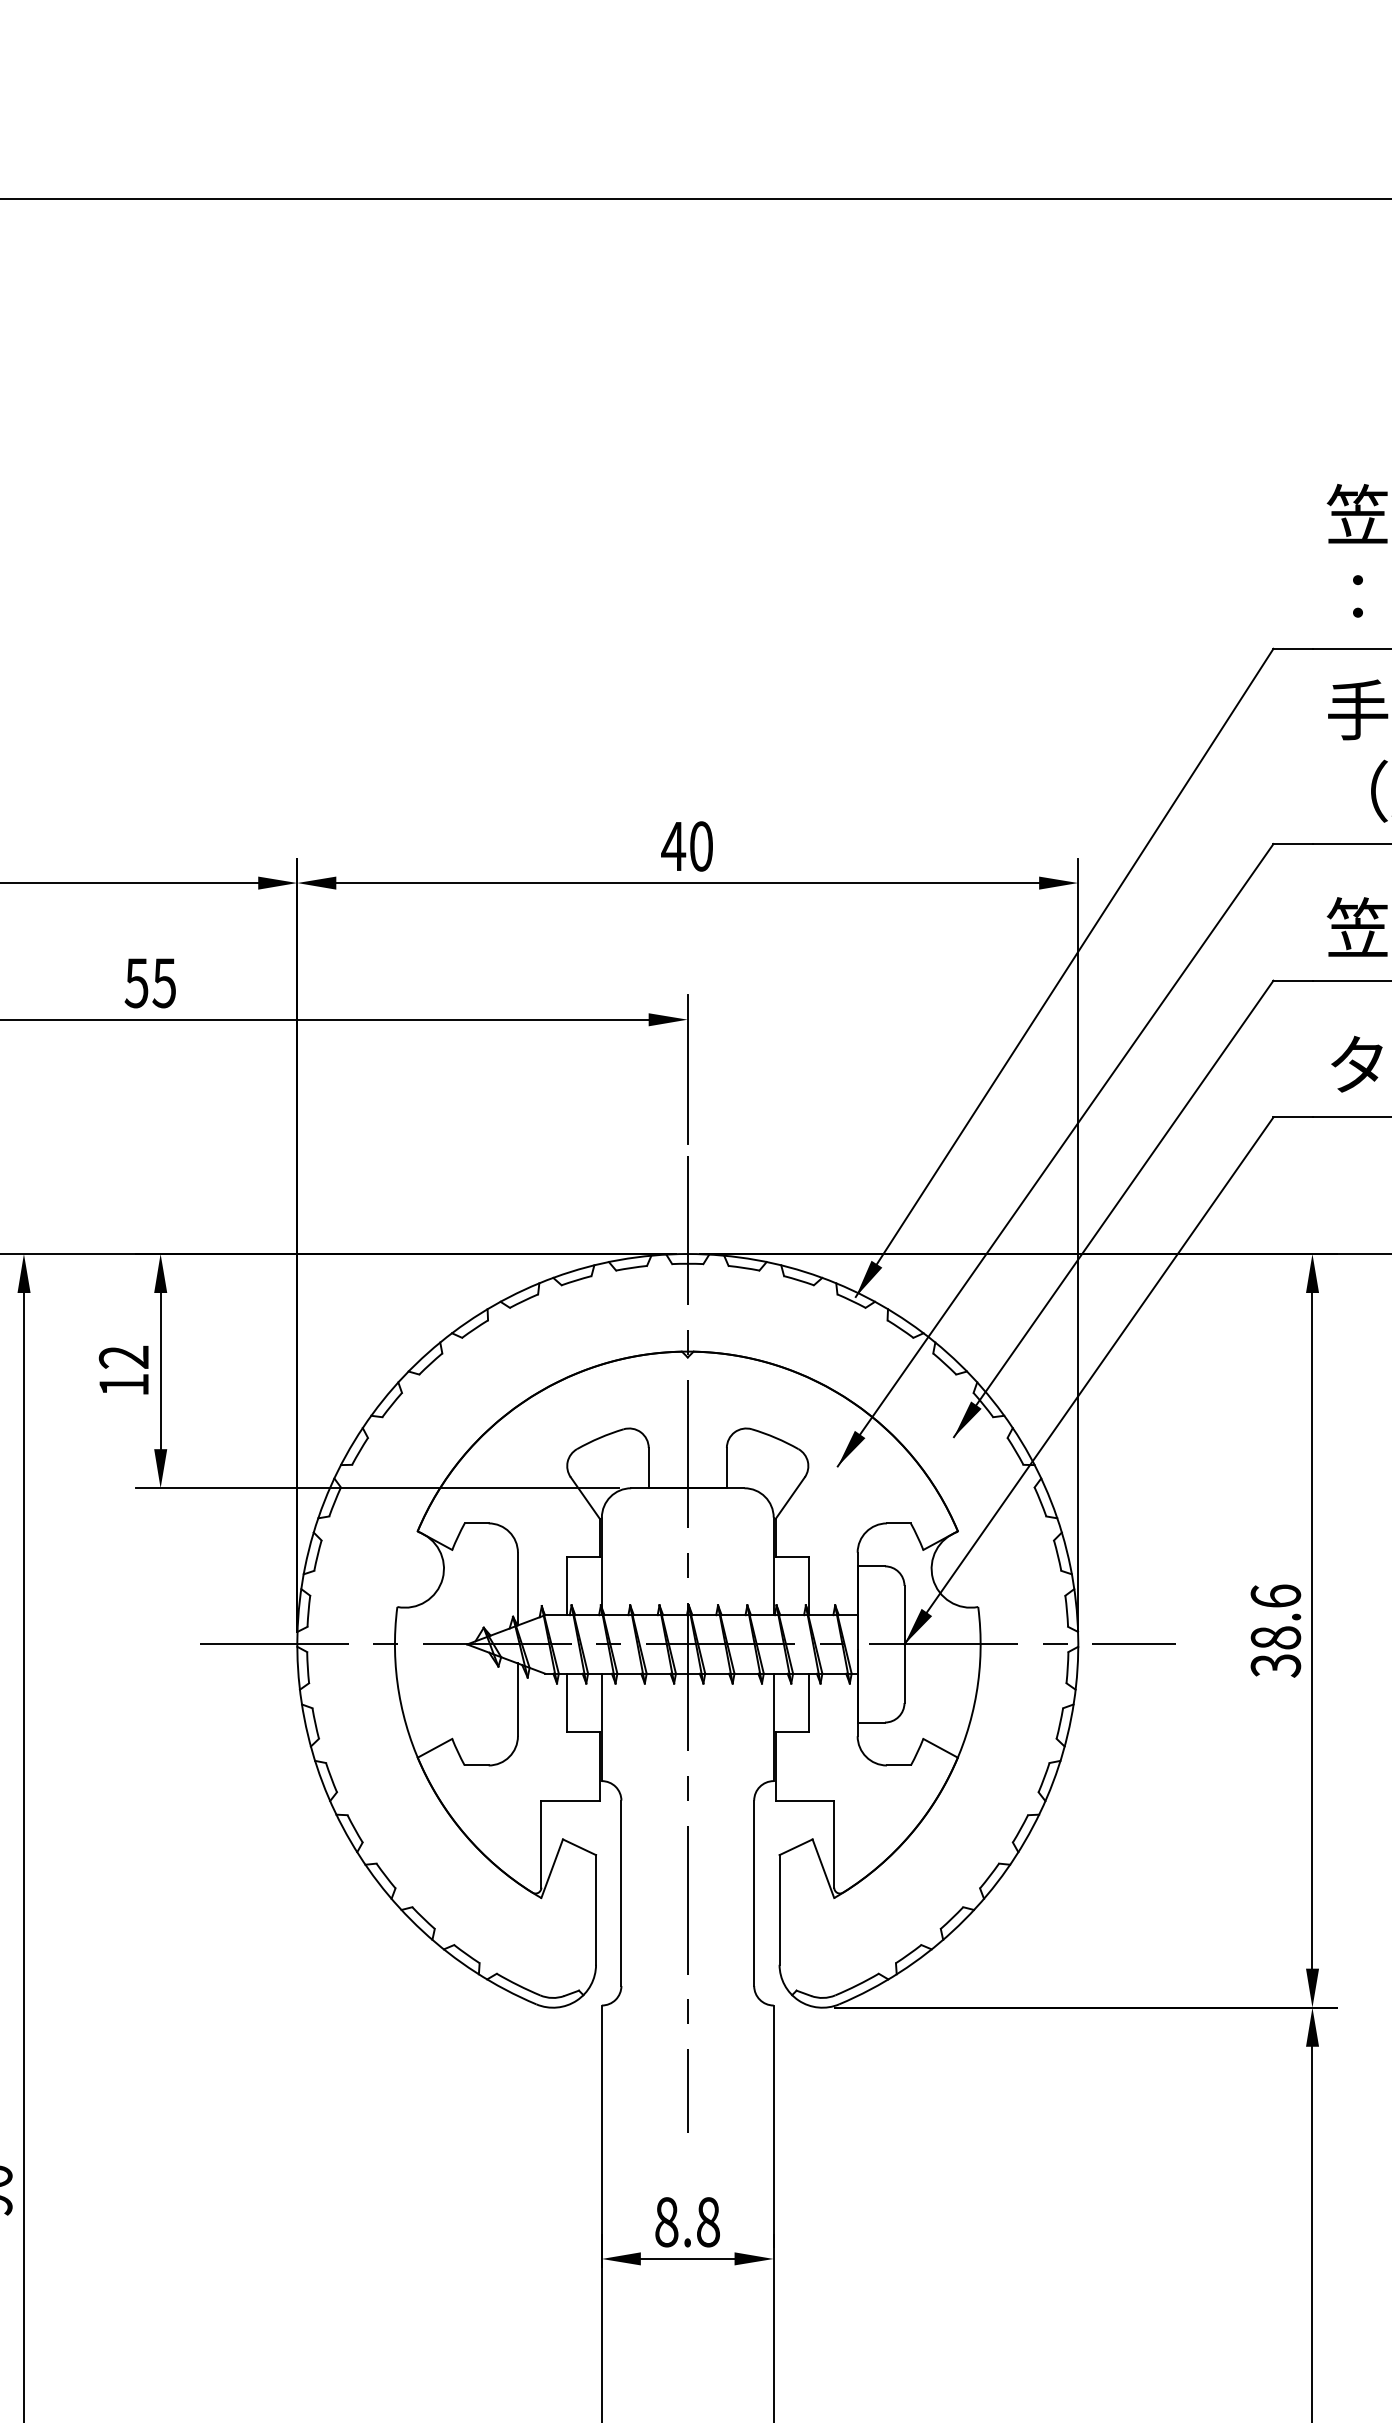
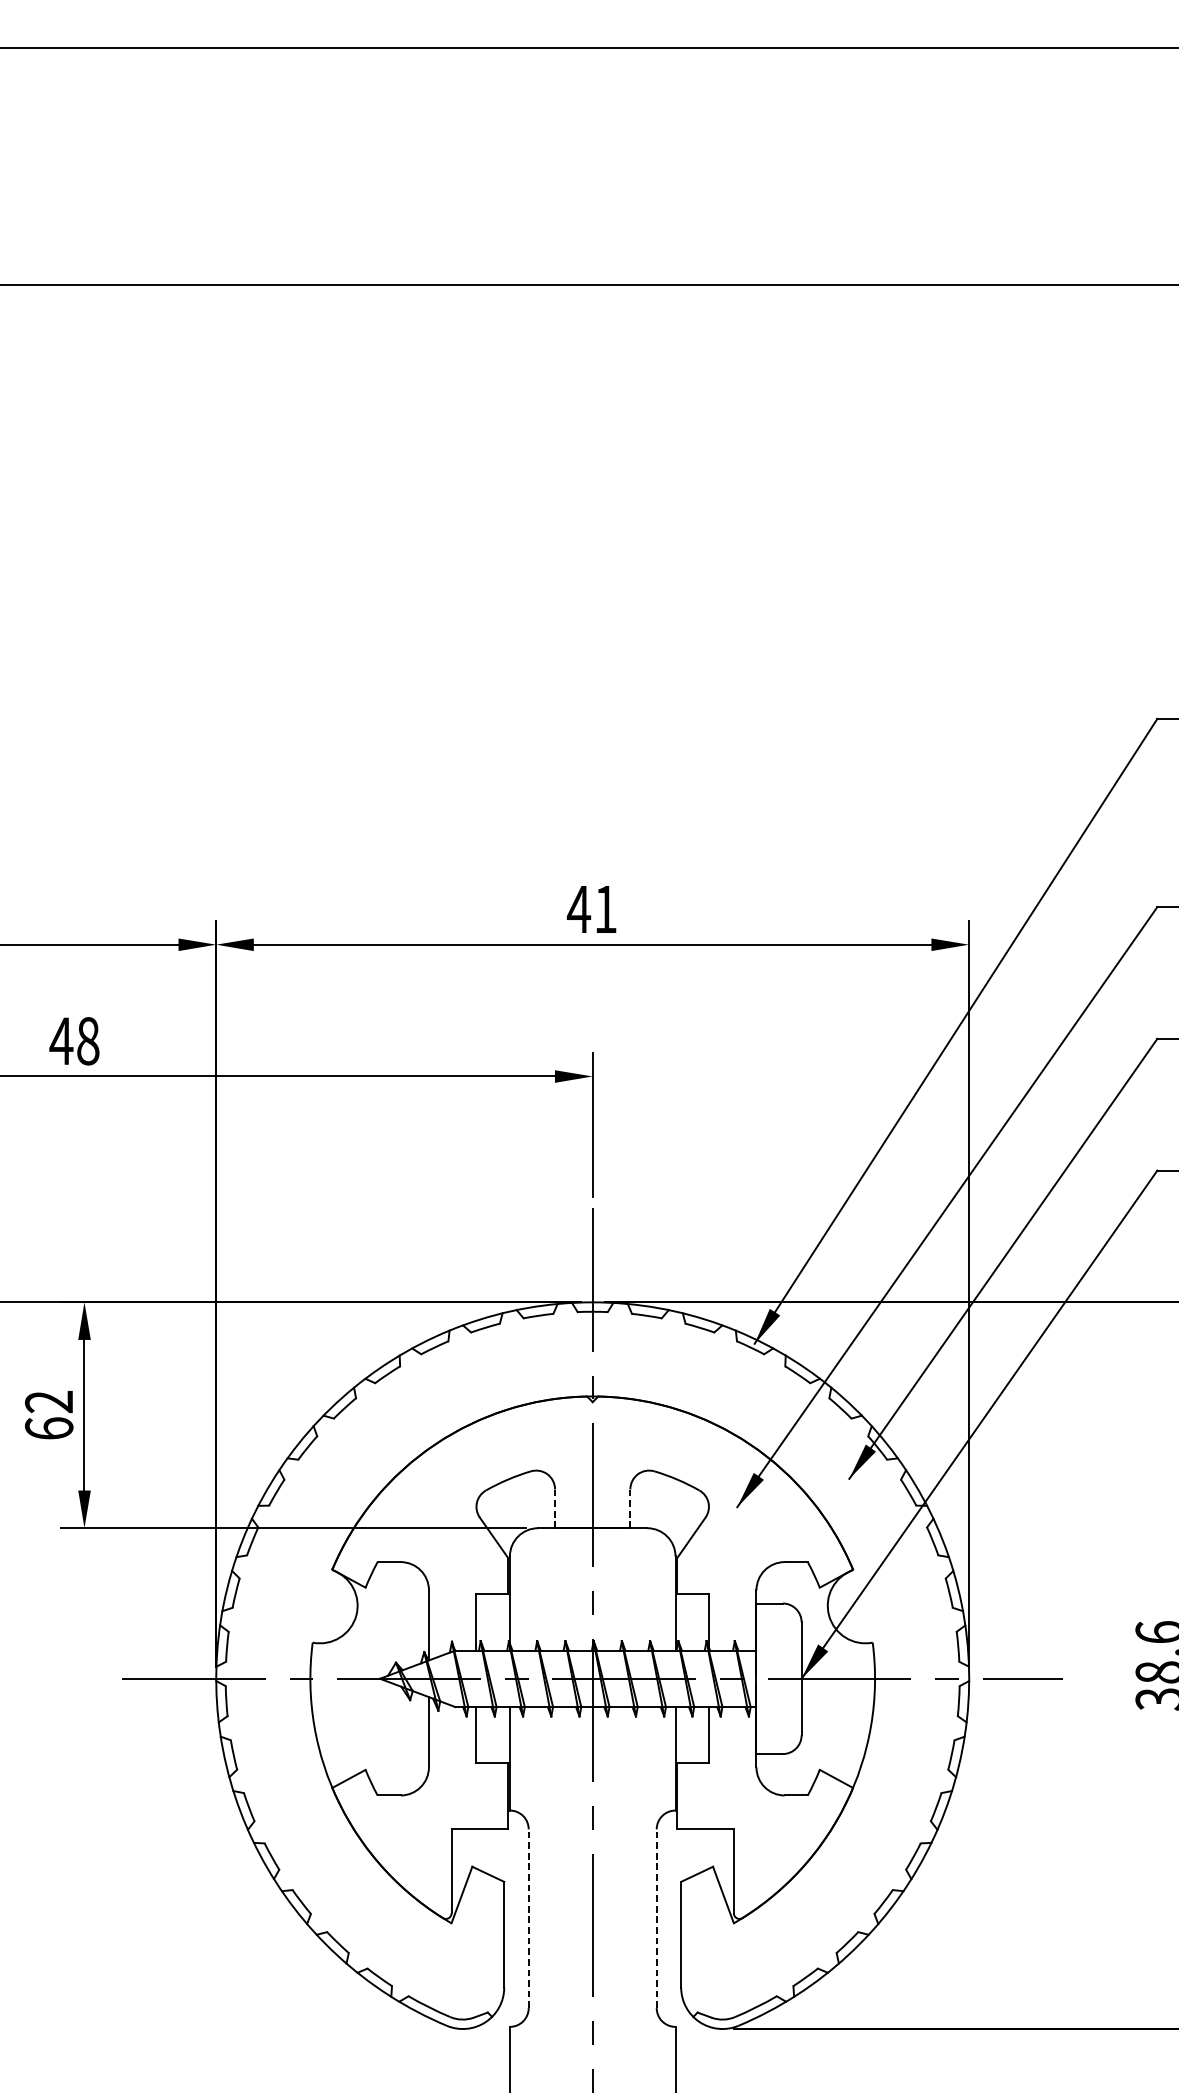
text: (701, 846) -> (605, 909), 40 -> 41
text: (150, 983) -> (74, 1041), 55 -> 48
text: (123, 1384) -> (48, 1428), 12 -> 62
line: (648, 1467) -> (554, 1508), solid -> dashed
line: (726, 1467) -> (630, 1508), solid -> dashed
line: (621, 1893) -> (528, 1918), solid -> dashed
line: (754, 1893) -> (657, 1918), solid -> dashed

